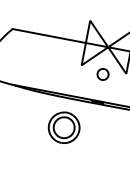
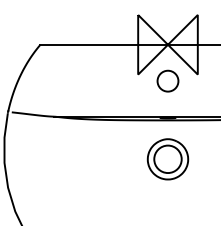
circle: (102, 73) -> (167, 80), size x1.43
part: (63, 127) -> (167, 159), moved

